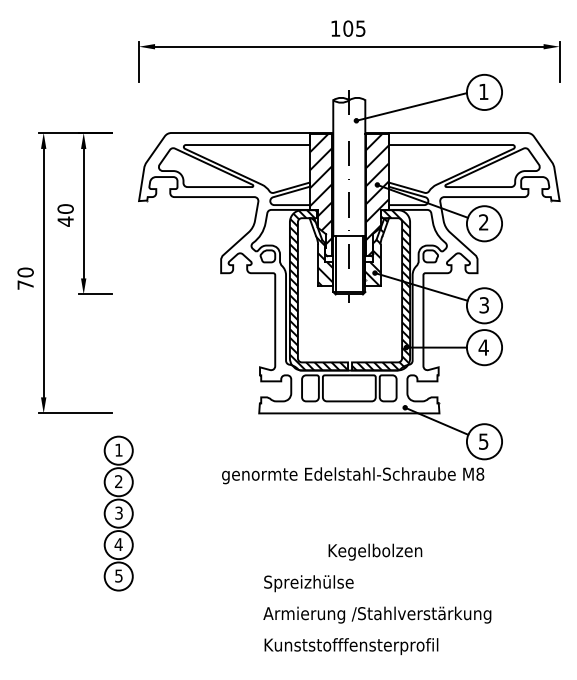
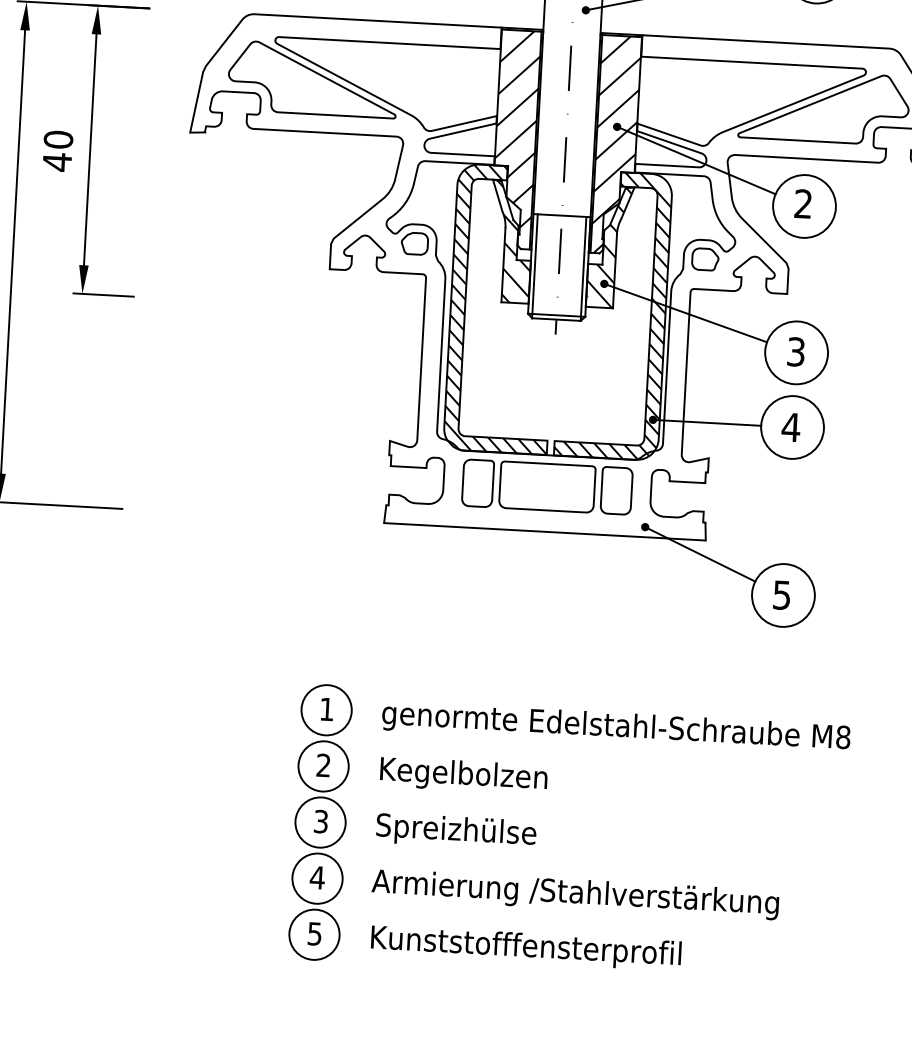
text: (353, 475) -> (616, 727), moved
part: (118, 513) -> (320, 822), moved
text: (375, 551) -> (464, 774), moved

